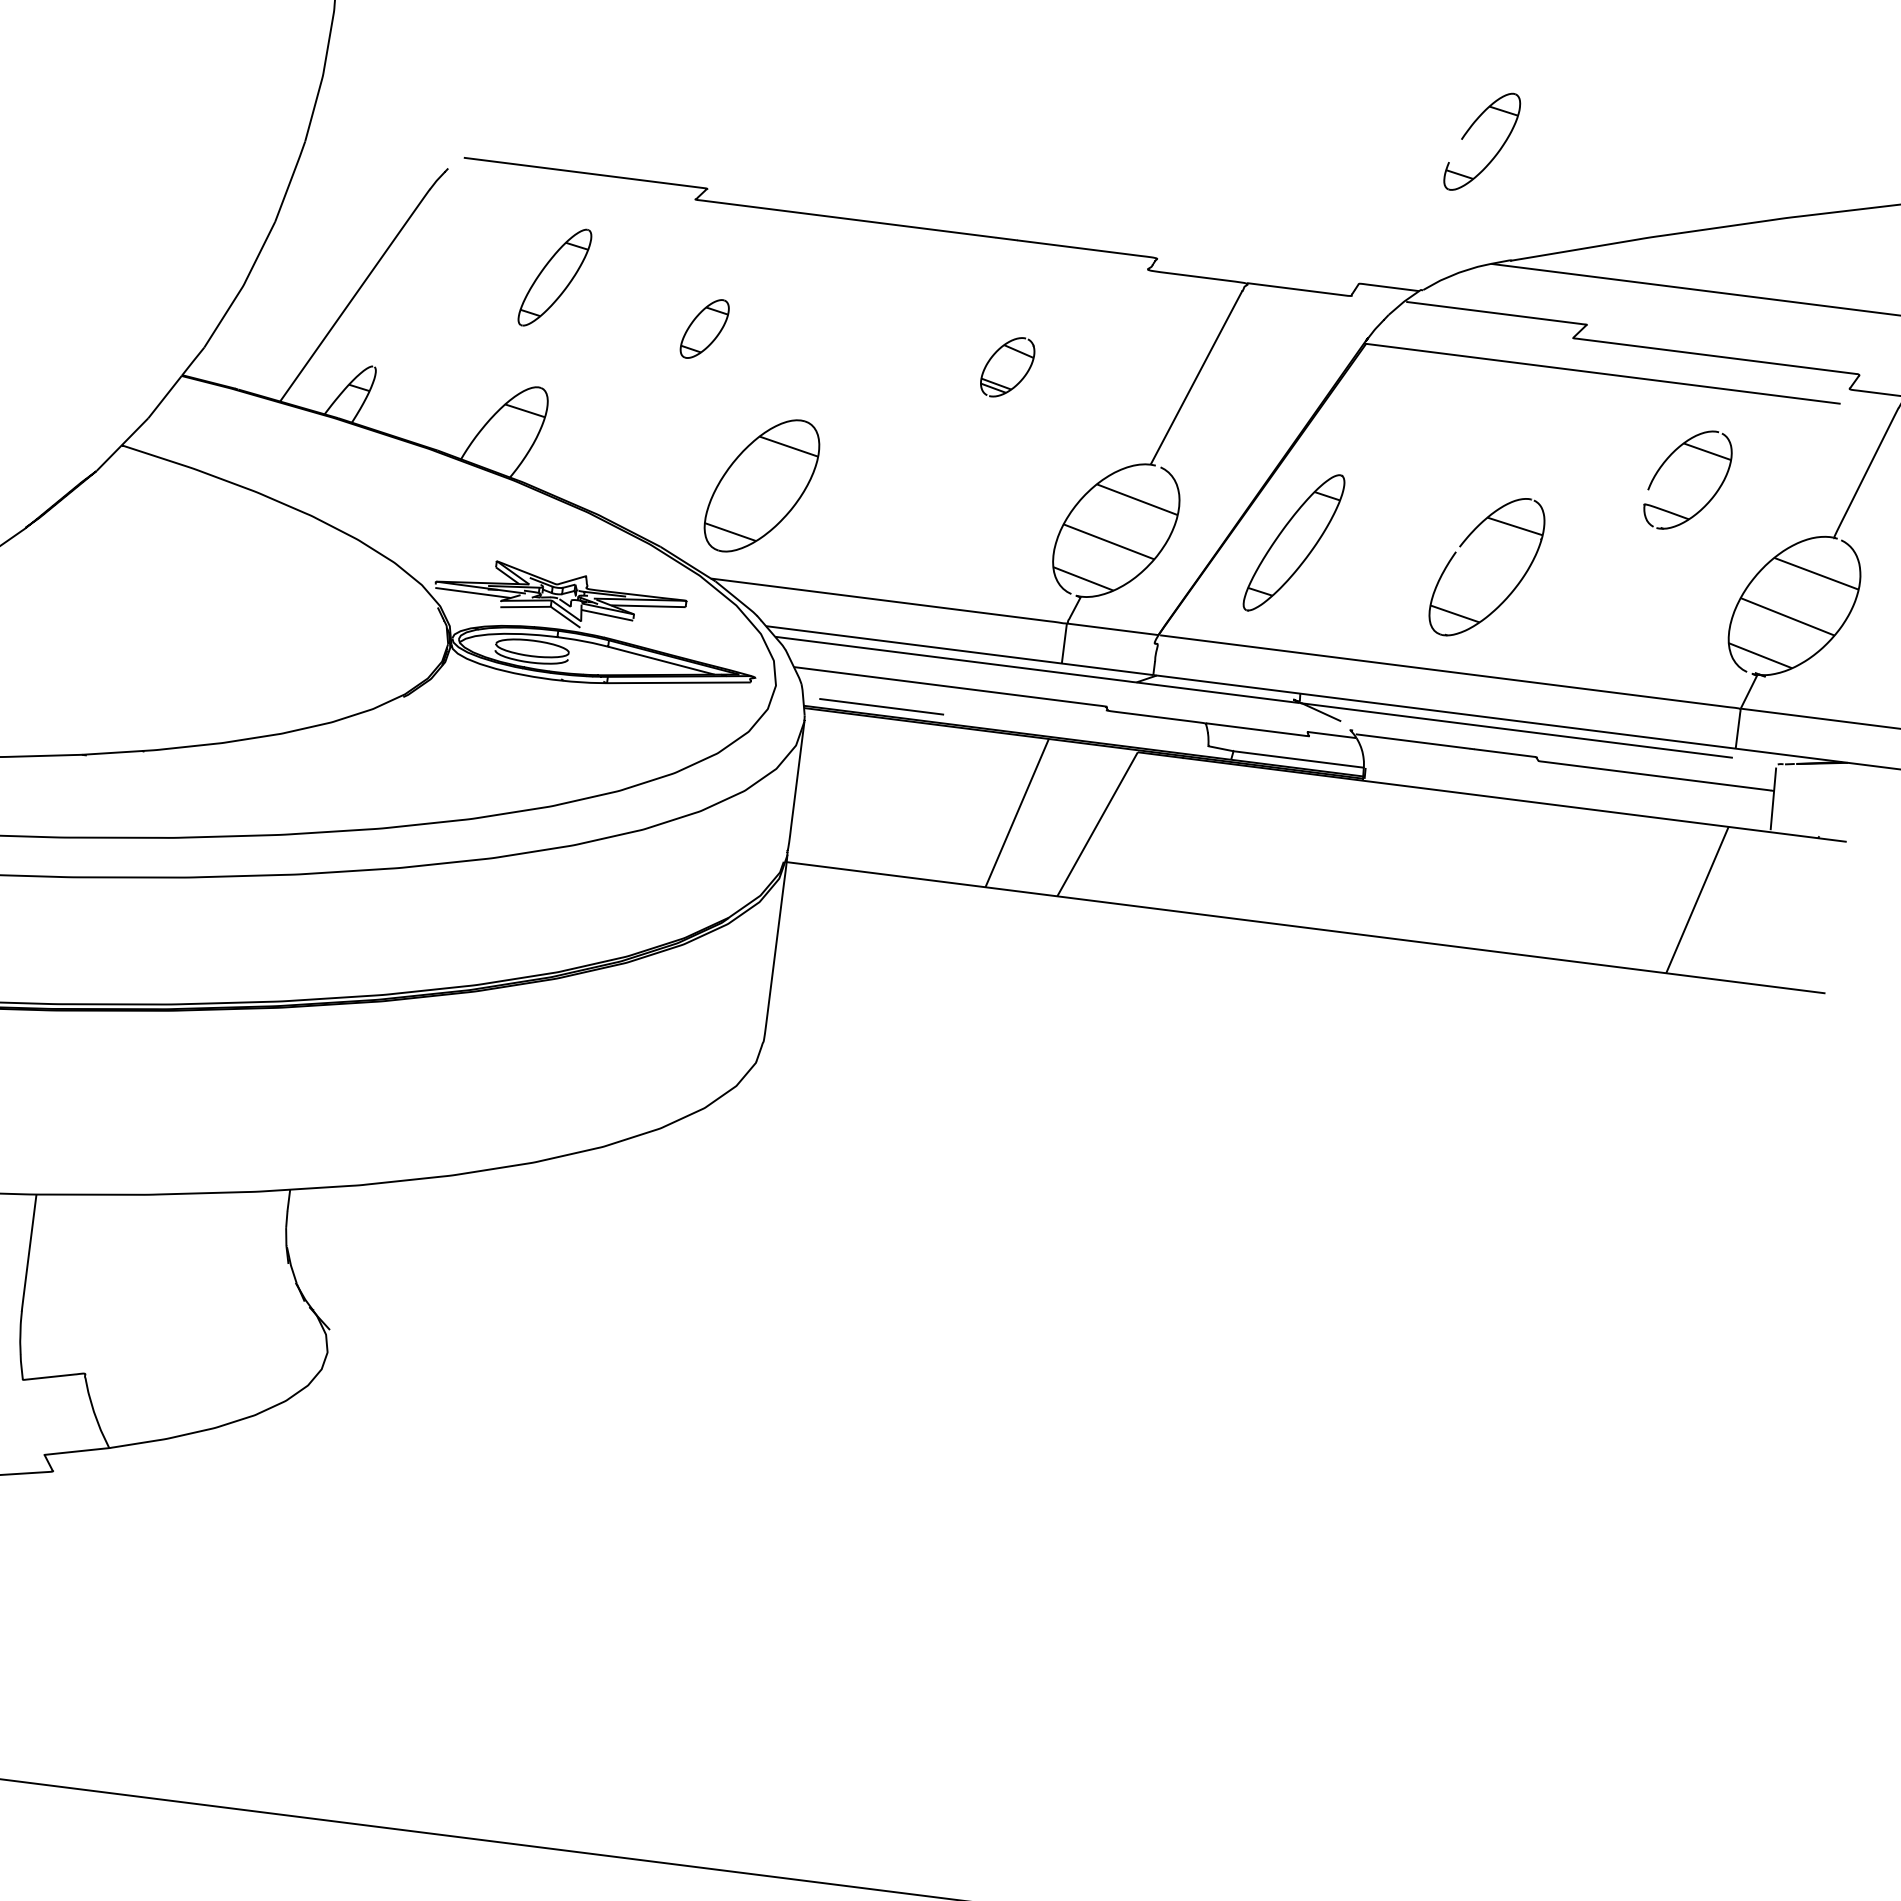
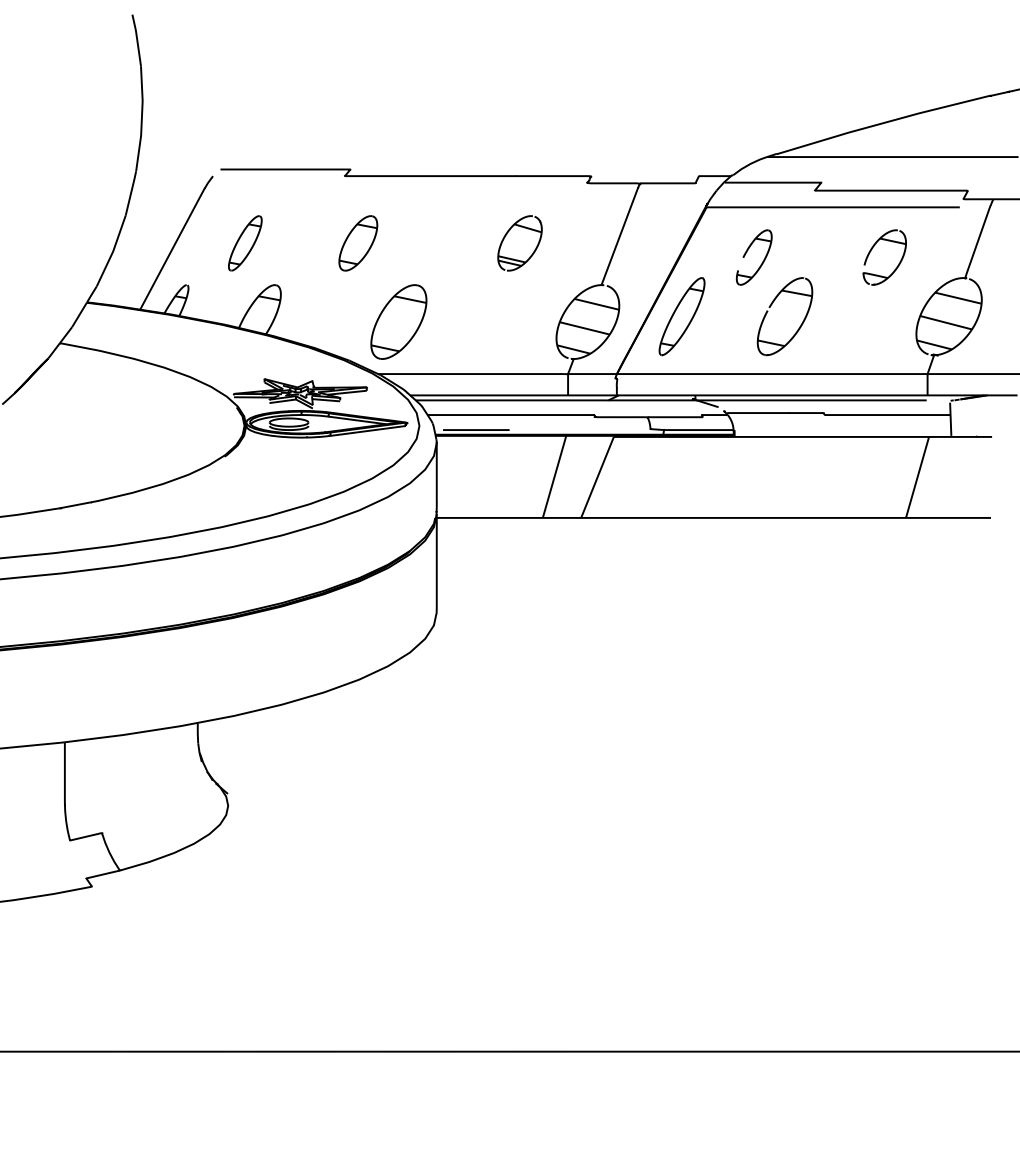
part: (1470, 130) -> (747, 252), moved
part: (555, 277) -> (245, 243), moved
part: (704, 329) -> (358, 243), size x1.67
part: (1006, 367) -> (519, 243), size x1.67

